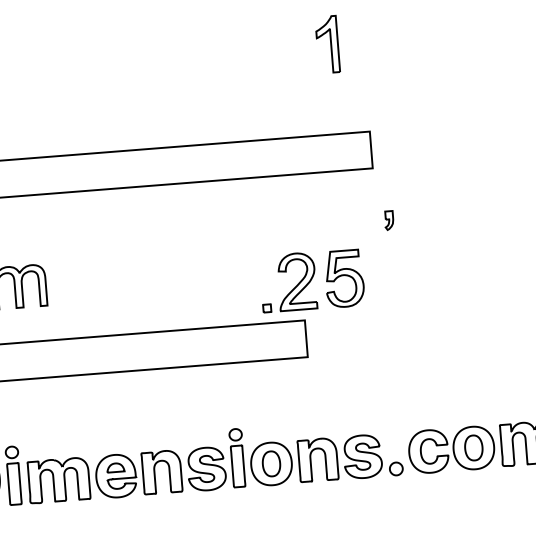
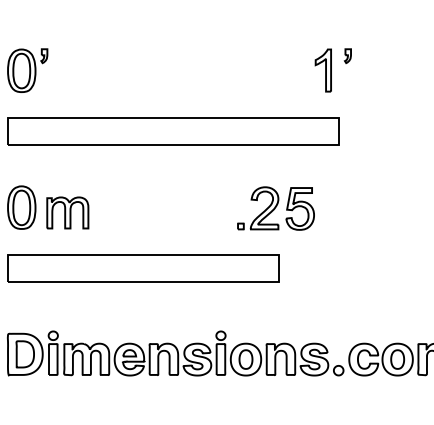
part: (326, 44) -> (322, 70), moved
part: (388, 219) -> (347, 55), moved
part: (311, 280) -> (275, 208), moved

